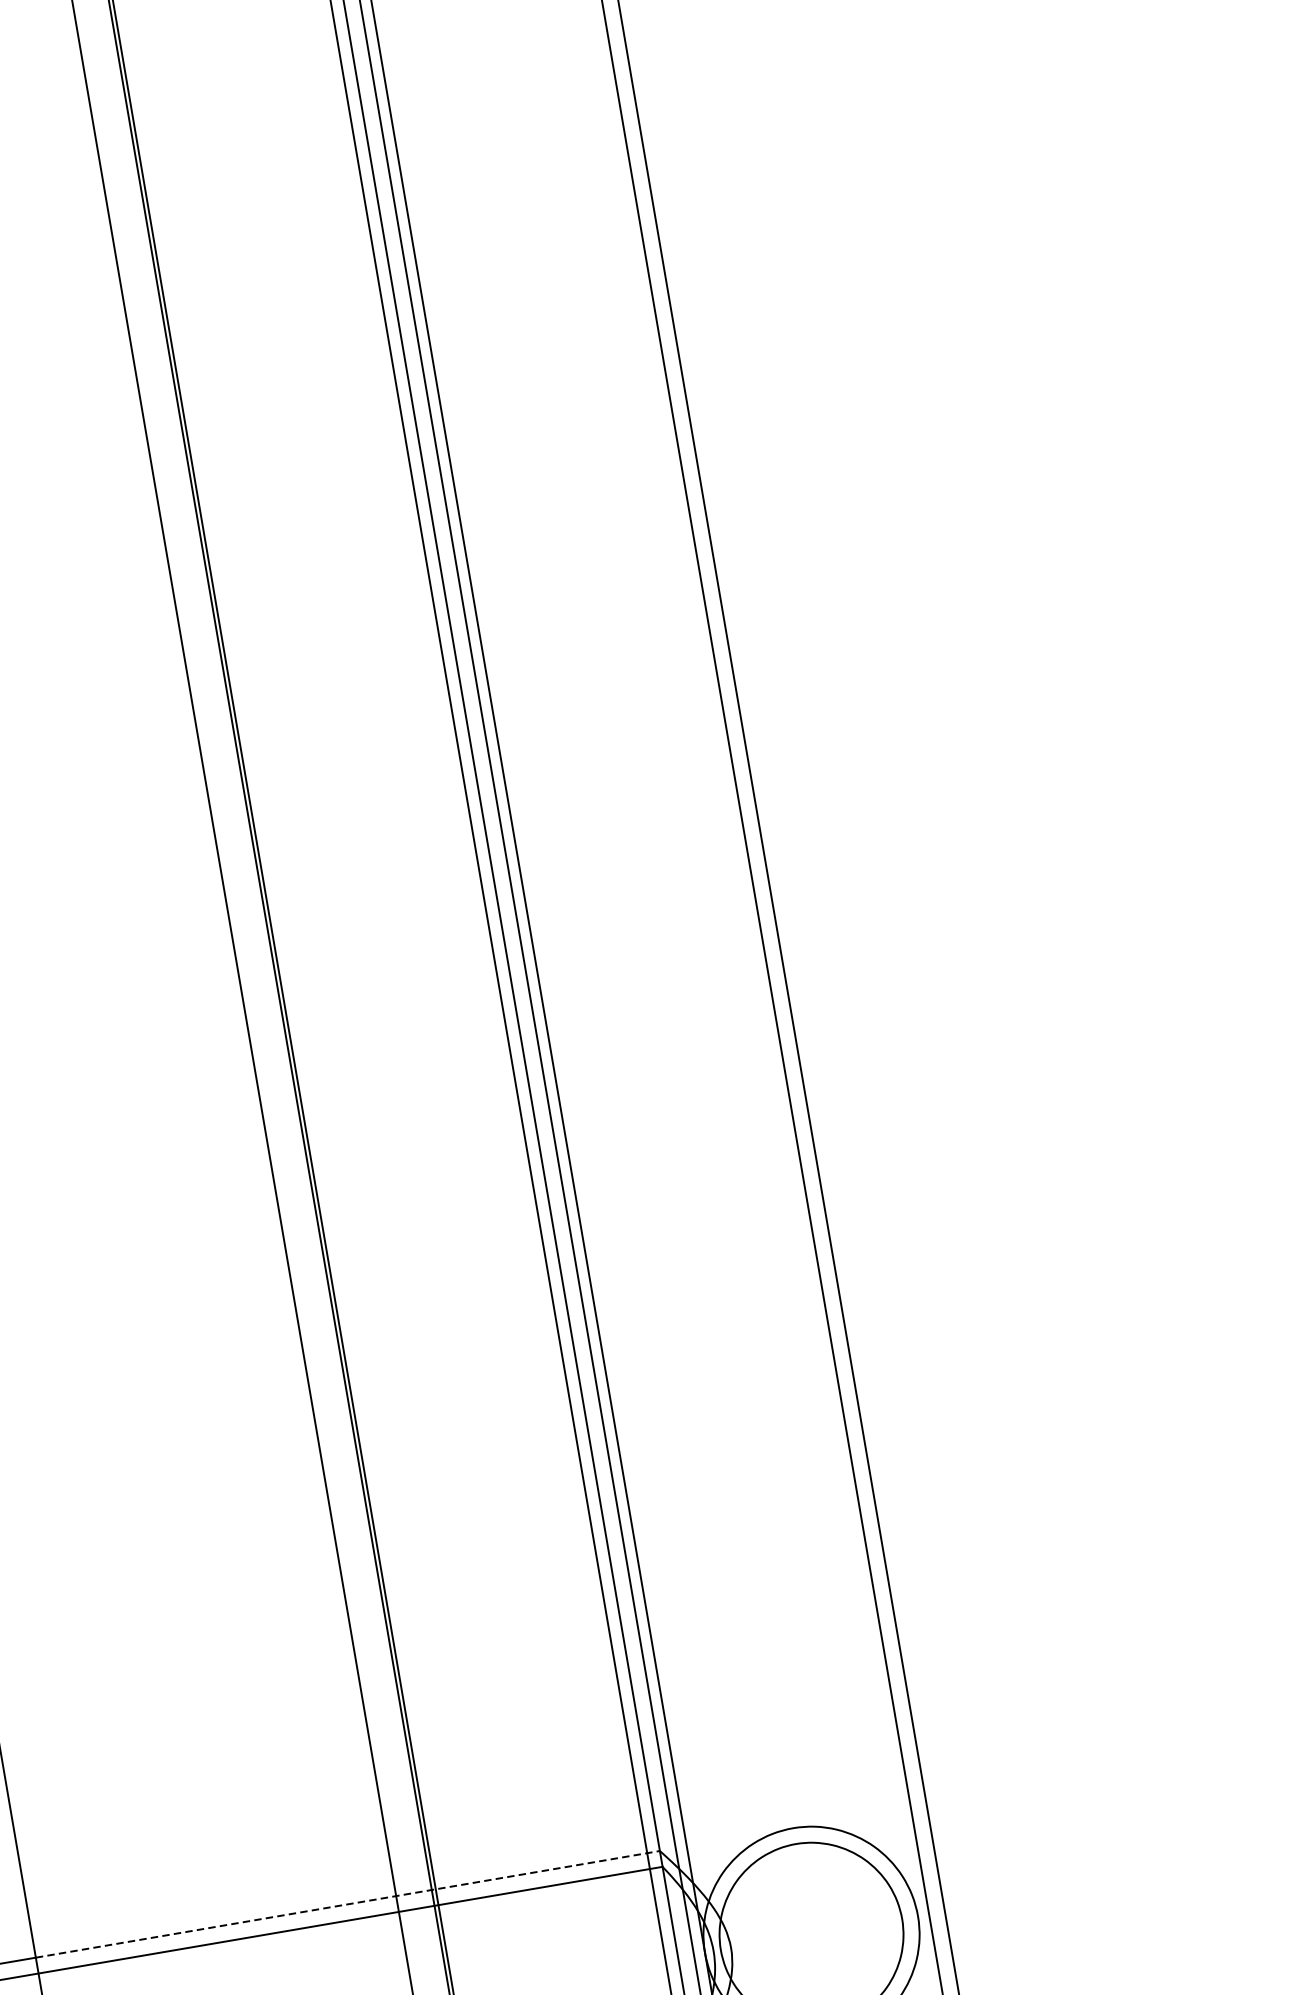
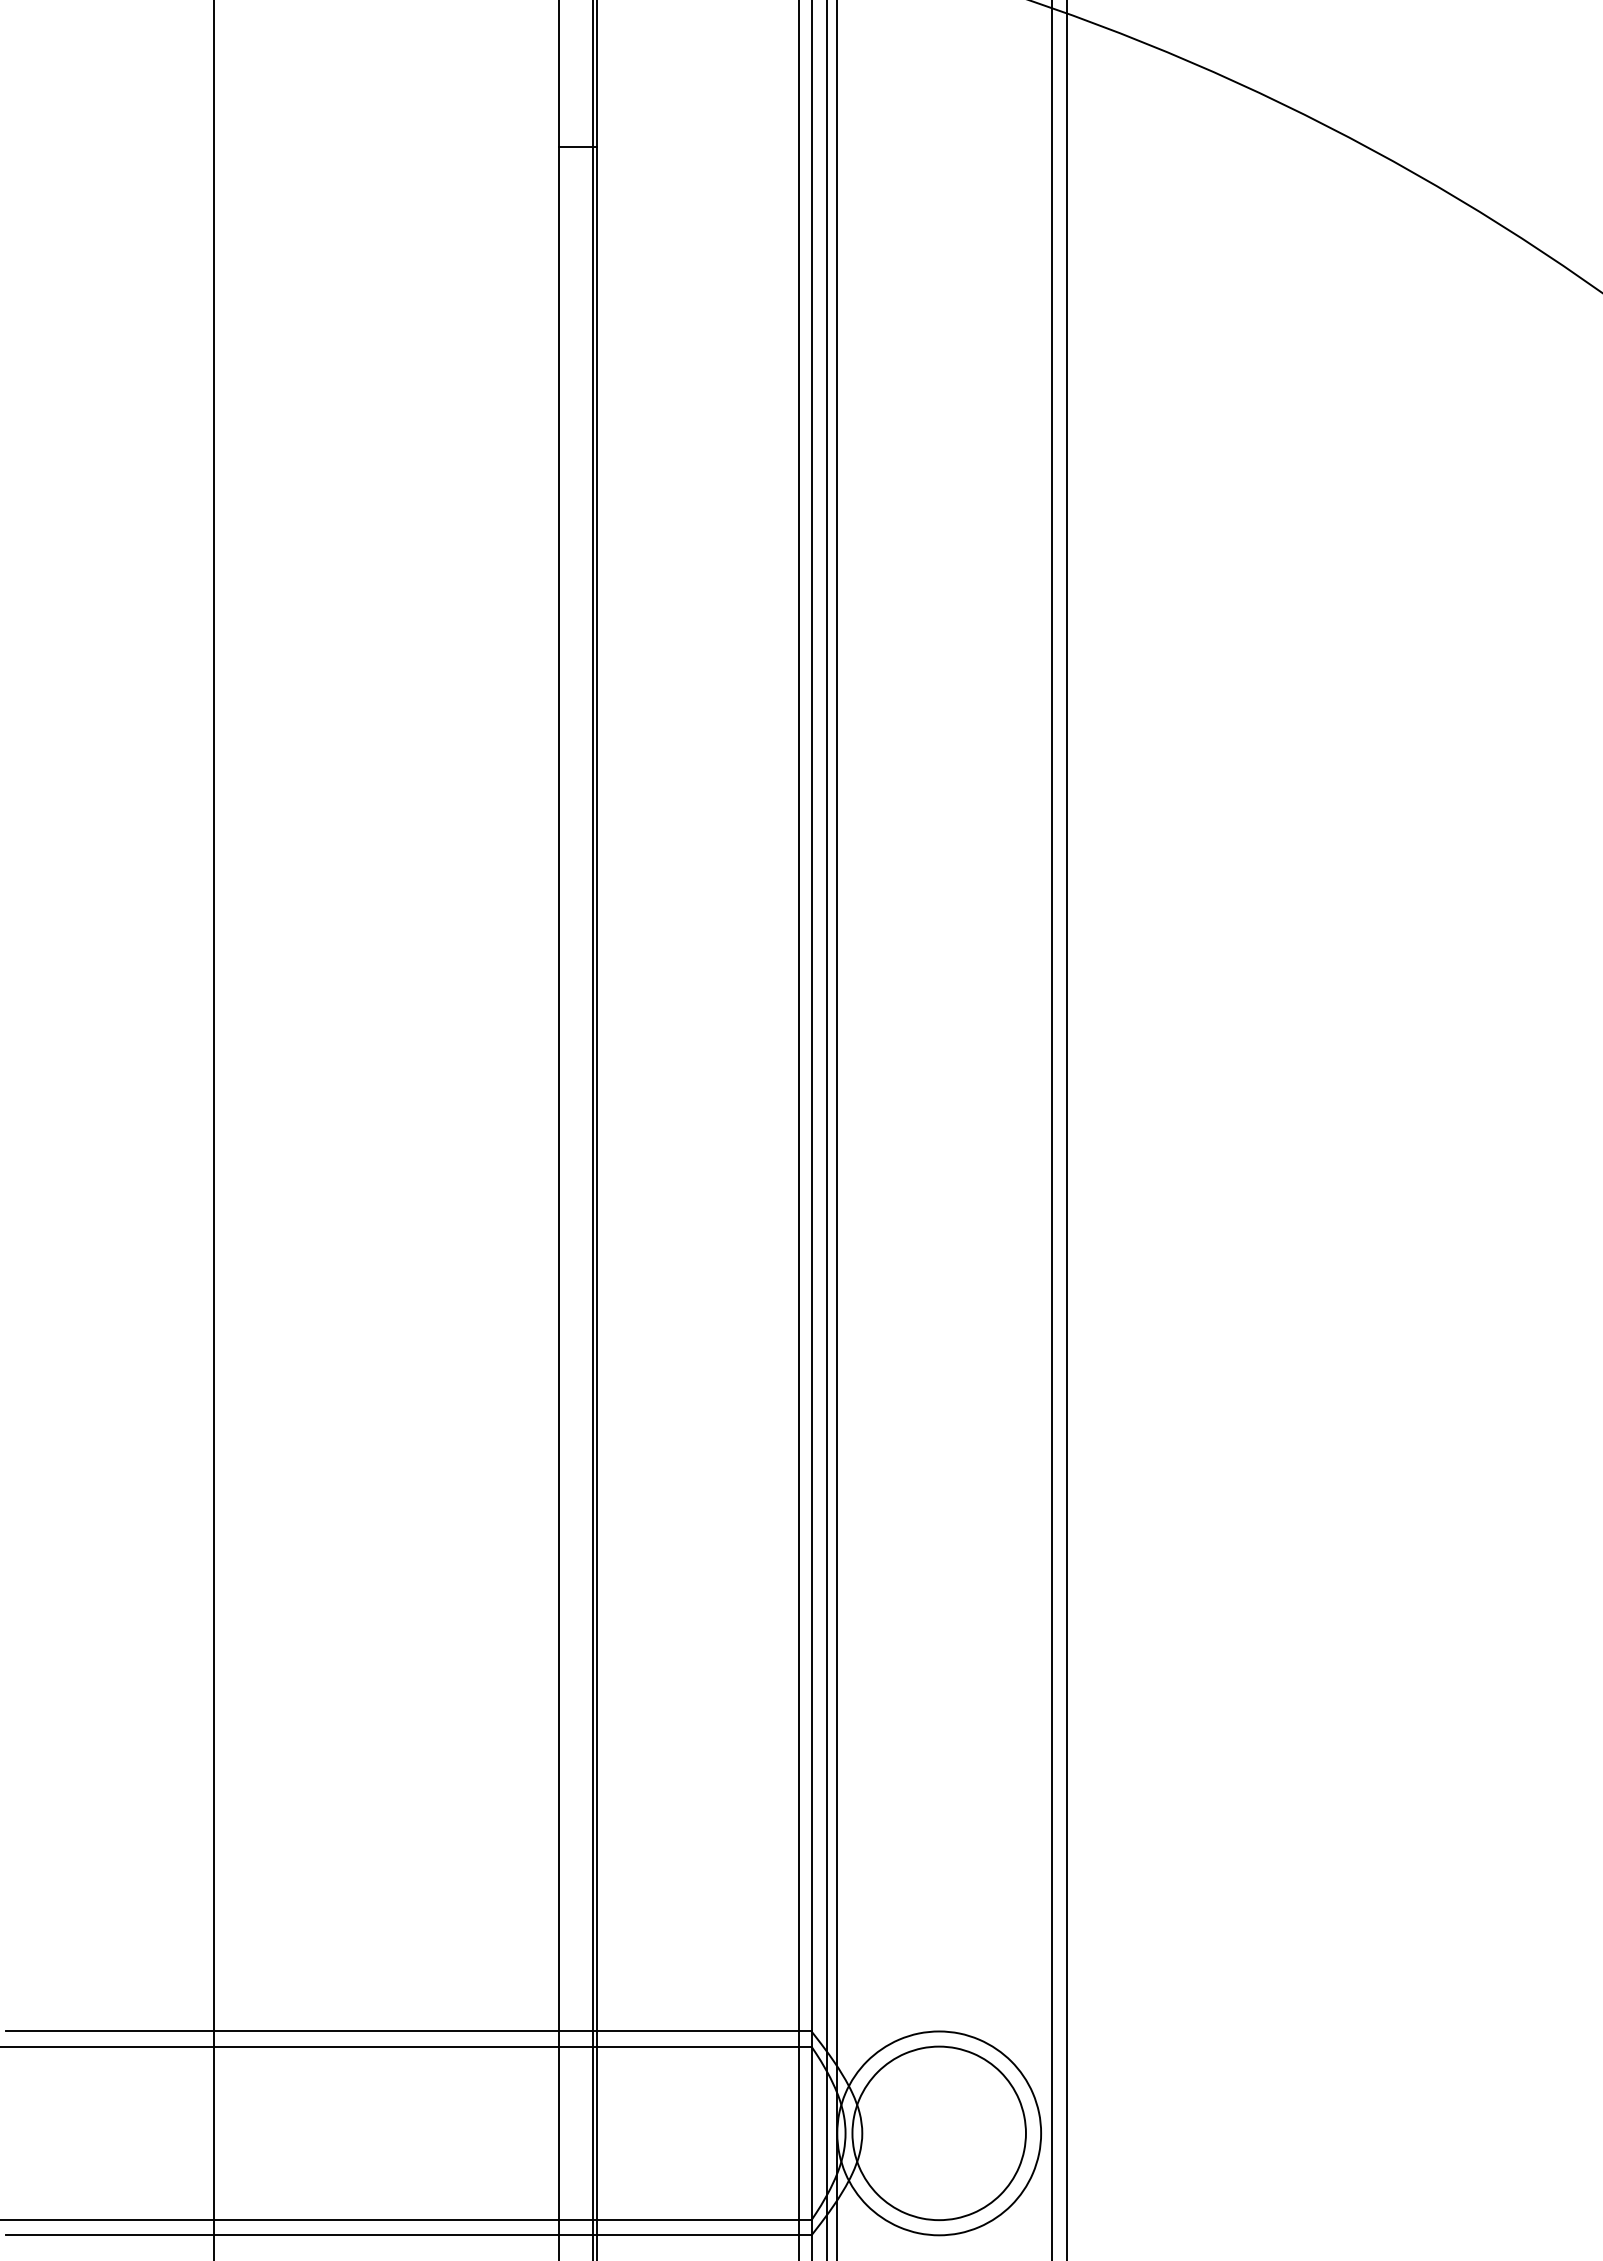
line: (347, 1904) -> (512, 2031), dashed -> solid

